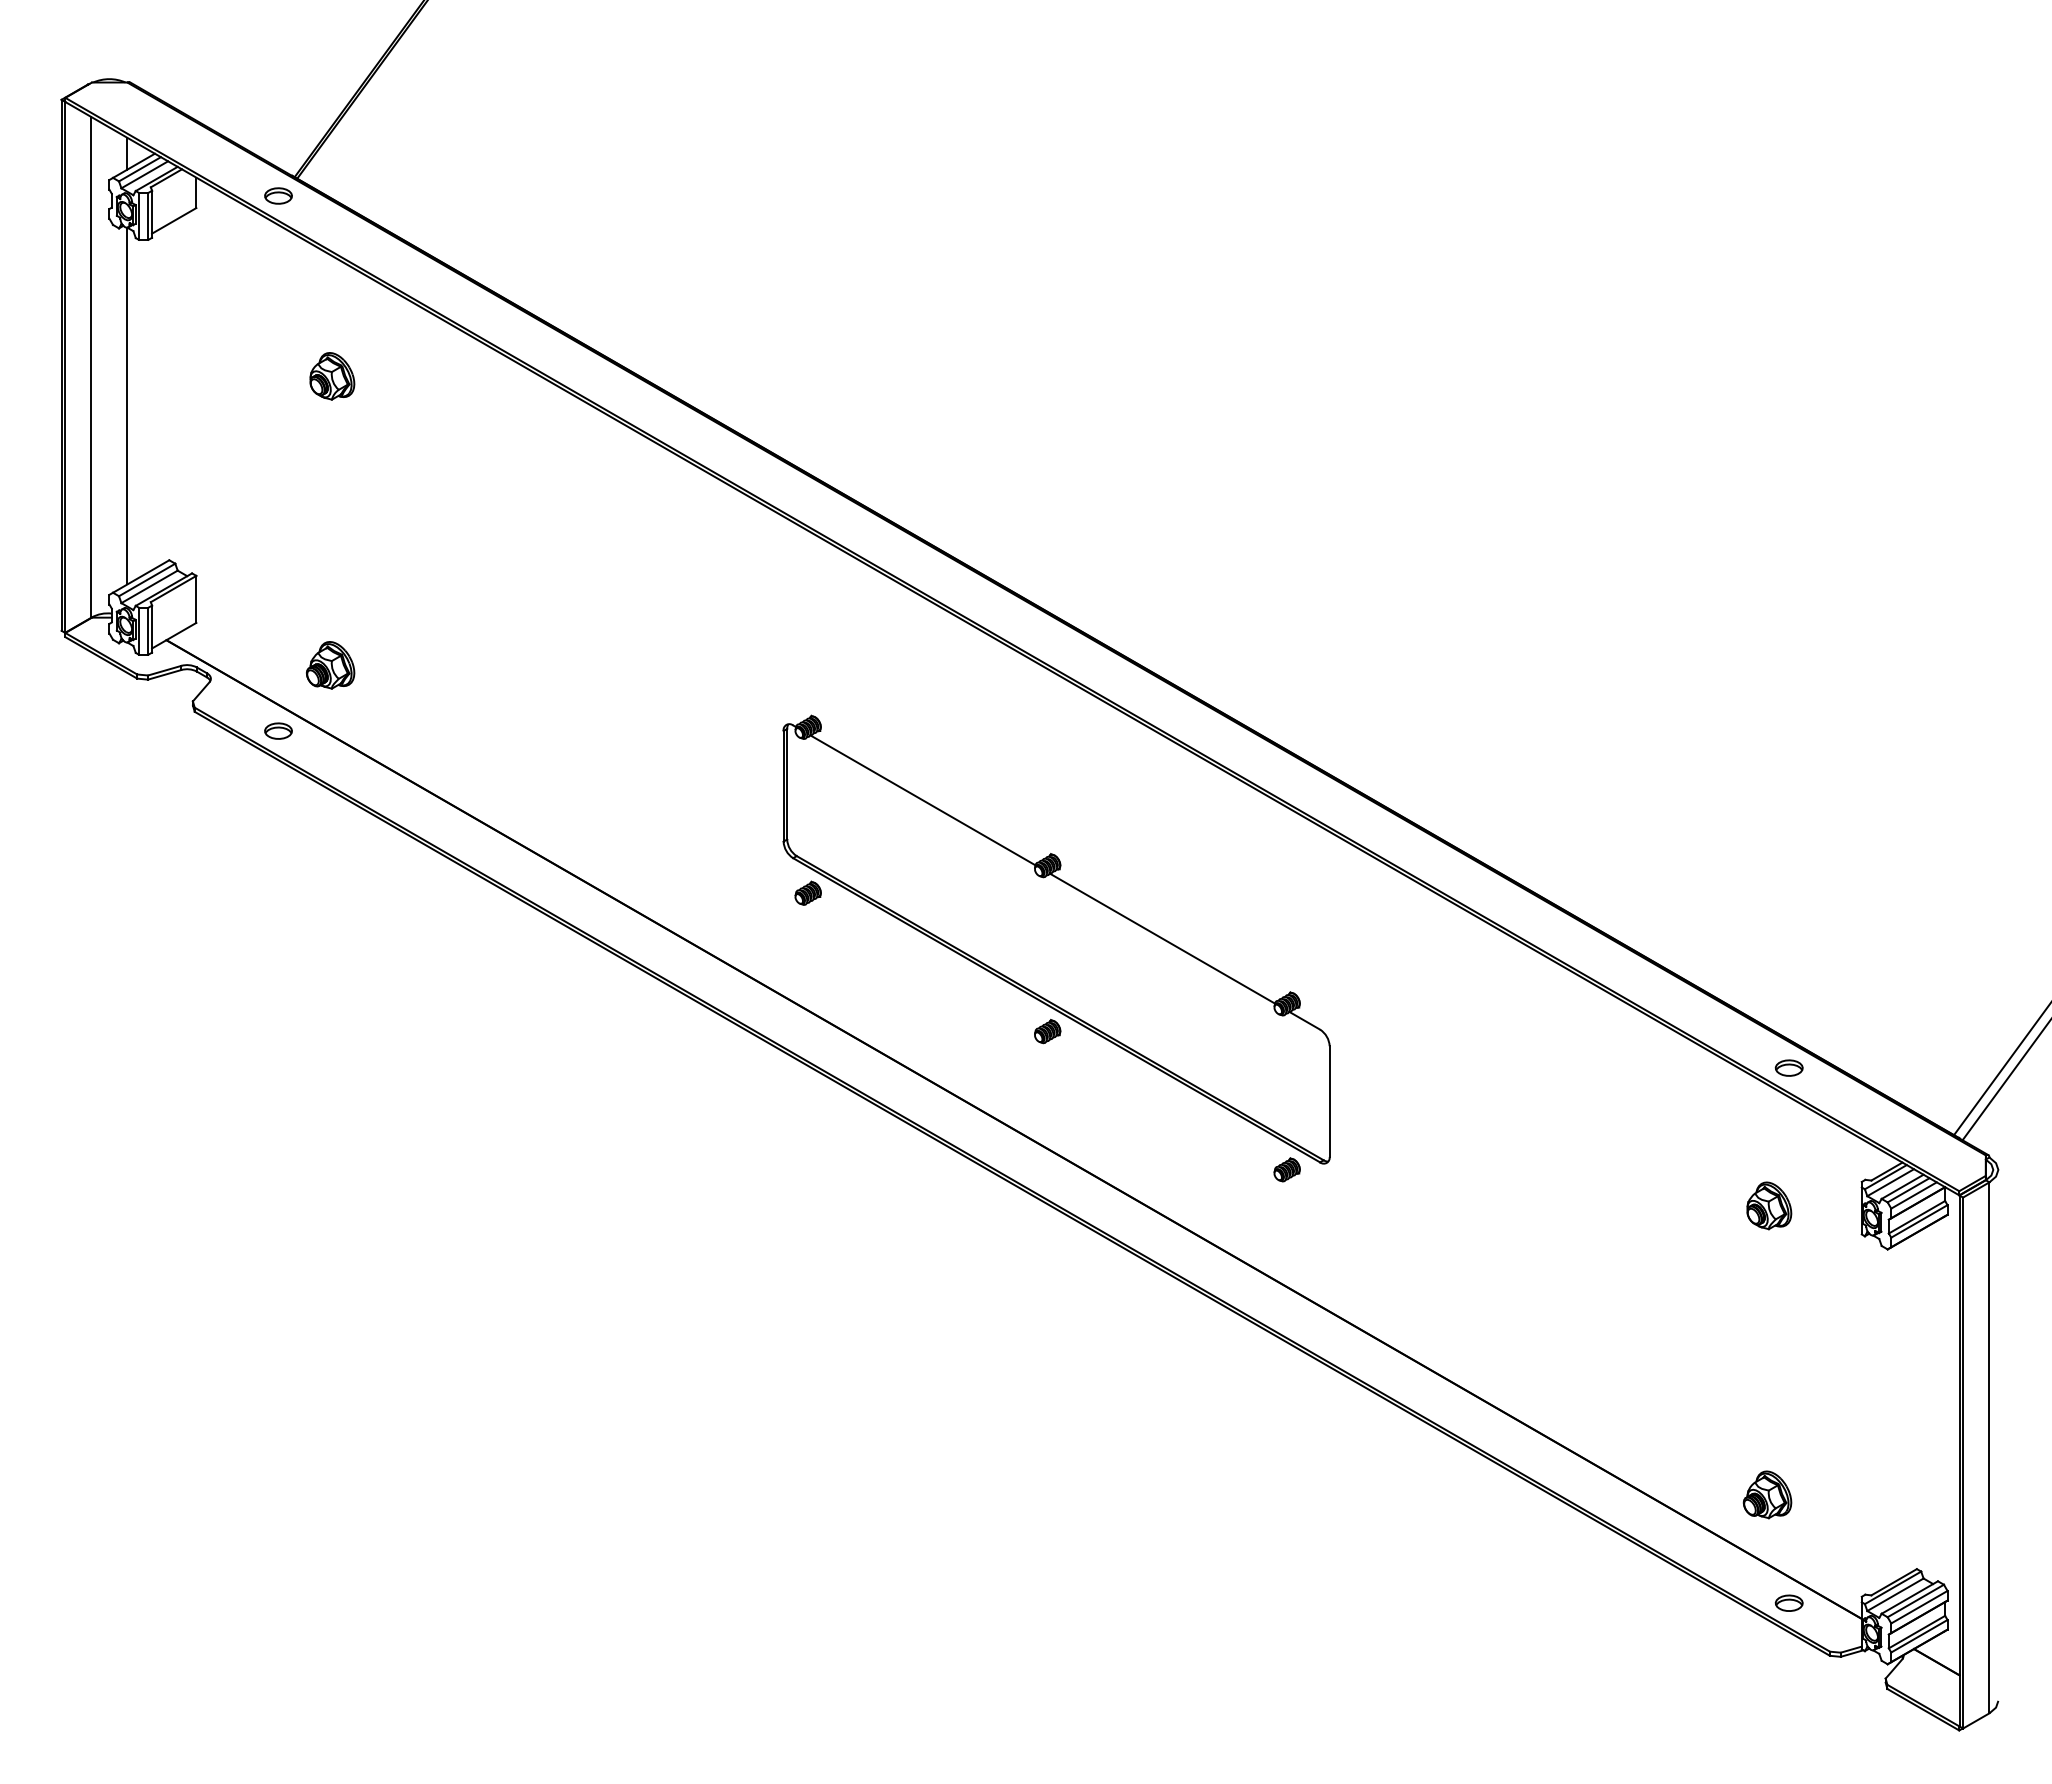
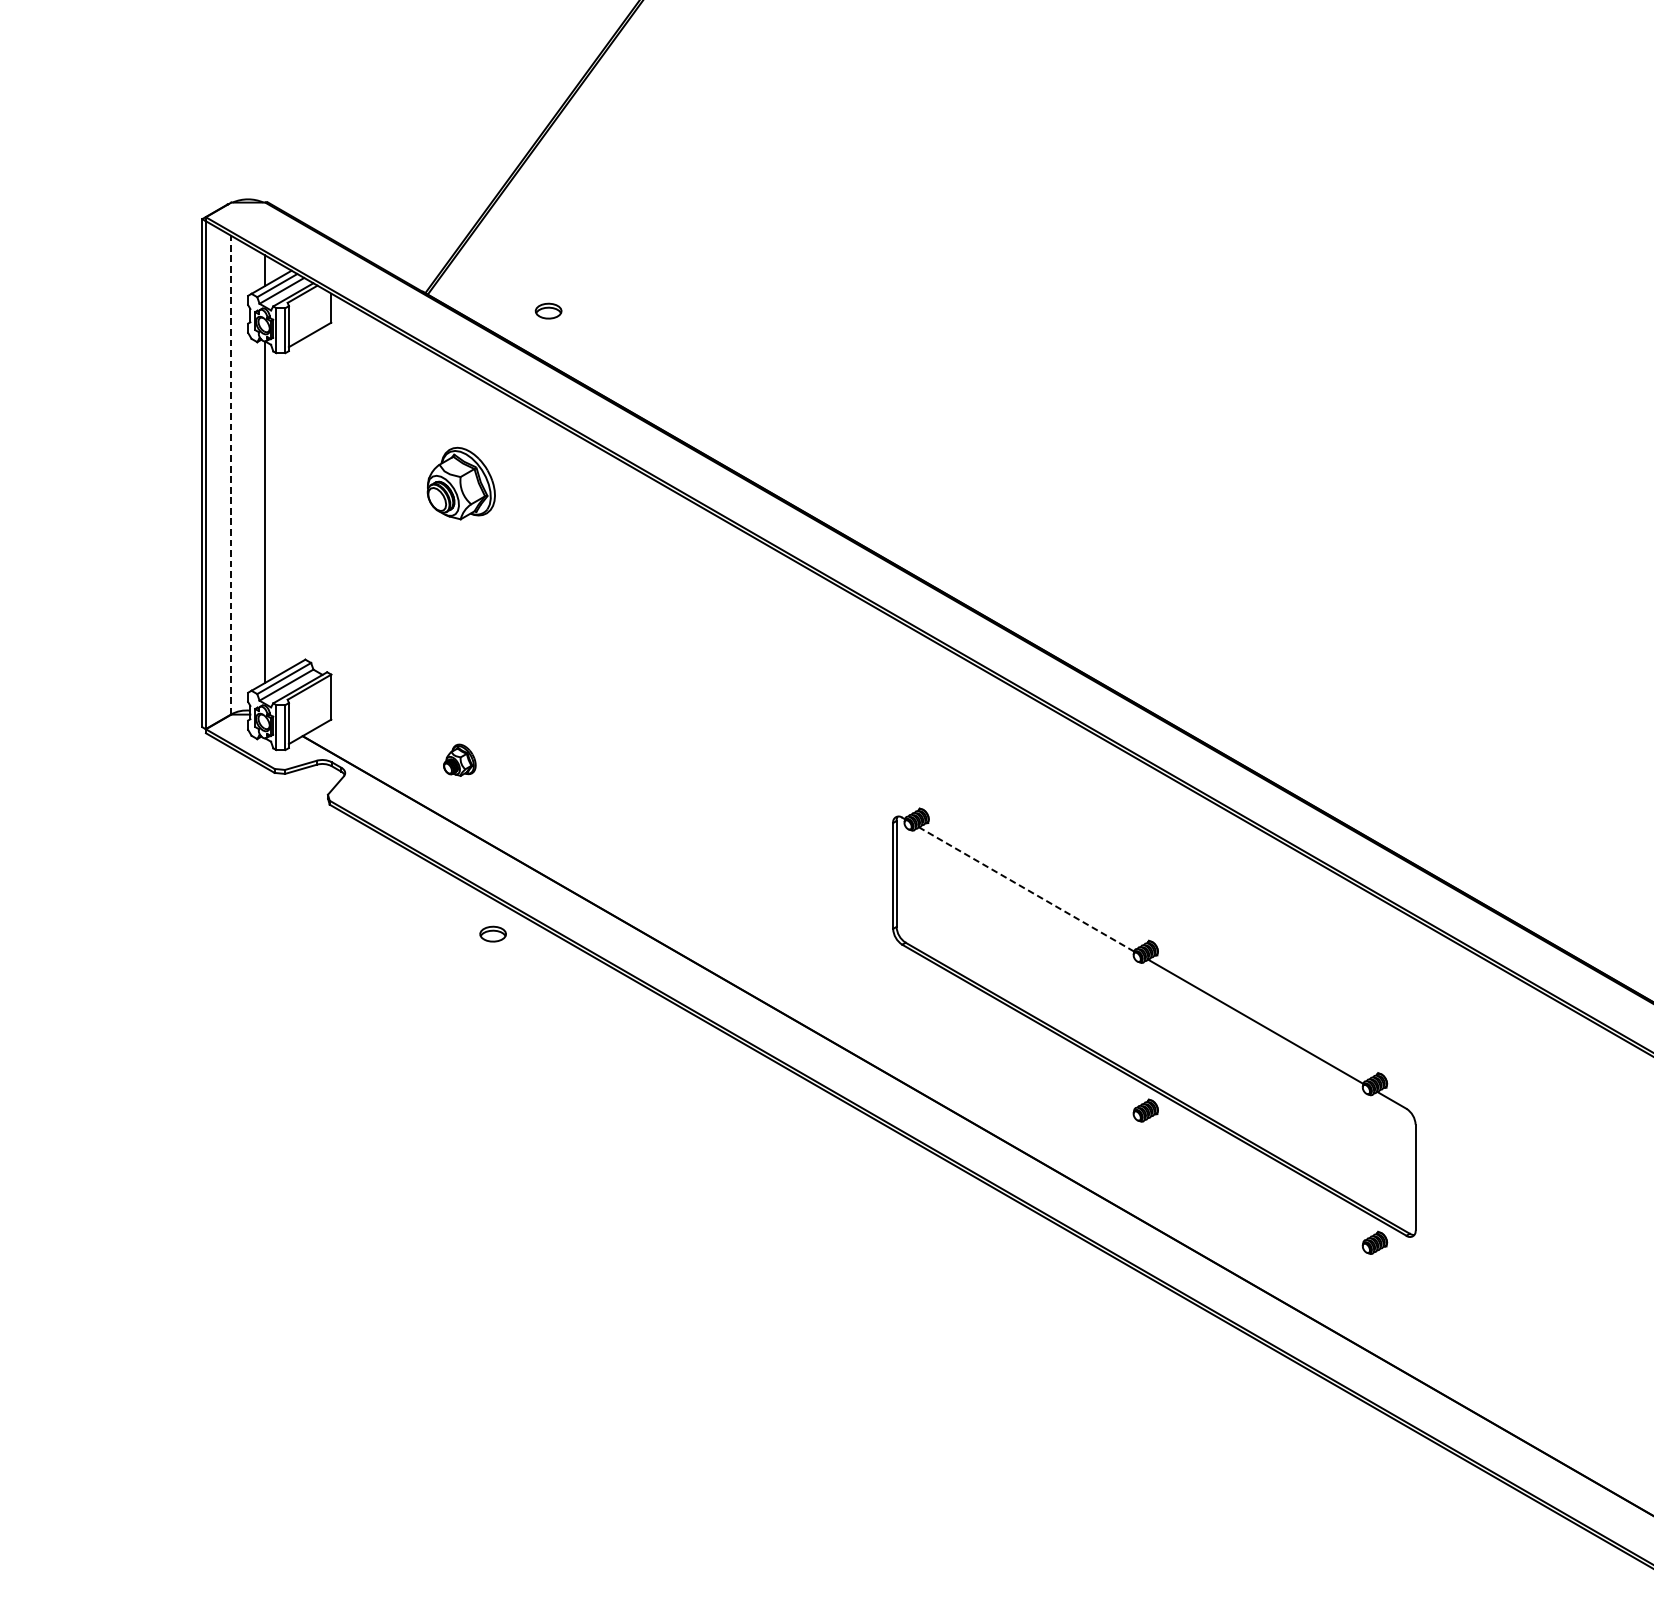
part: (278, 195) -> (548, 310), moved
line: (91, 366) -> (230, 474), solid -> dashed
part: (332, 376) -> (461, 483), size x1.6
part: (330, 665) -> (459, 760), size x0.7
part: (278, 730) -> (493, 933), moved
line: (922, 800) -> (1026, 889), solid -> dashed
part: (807, 892) -> (916, 977), removed

